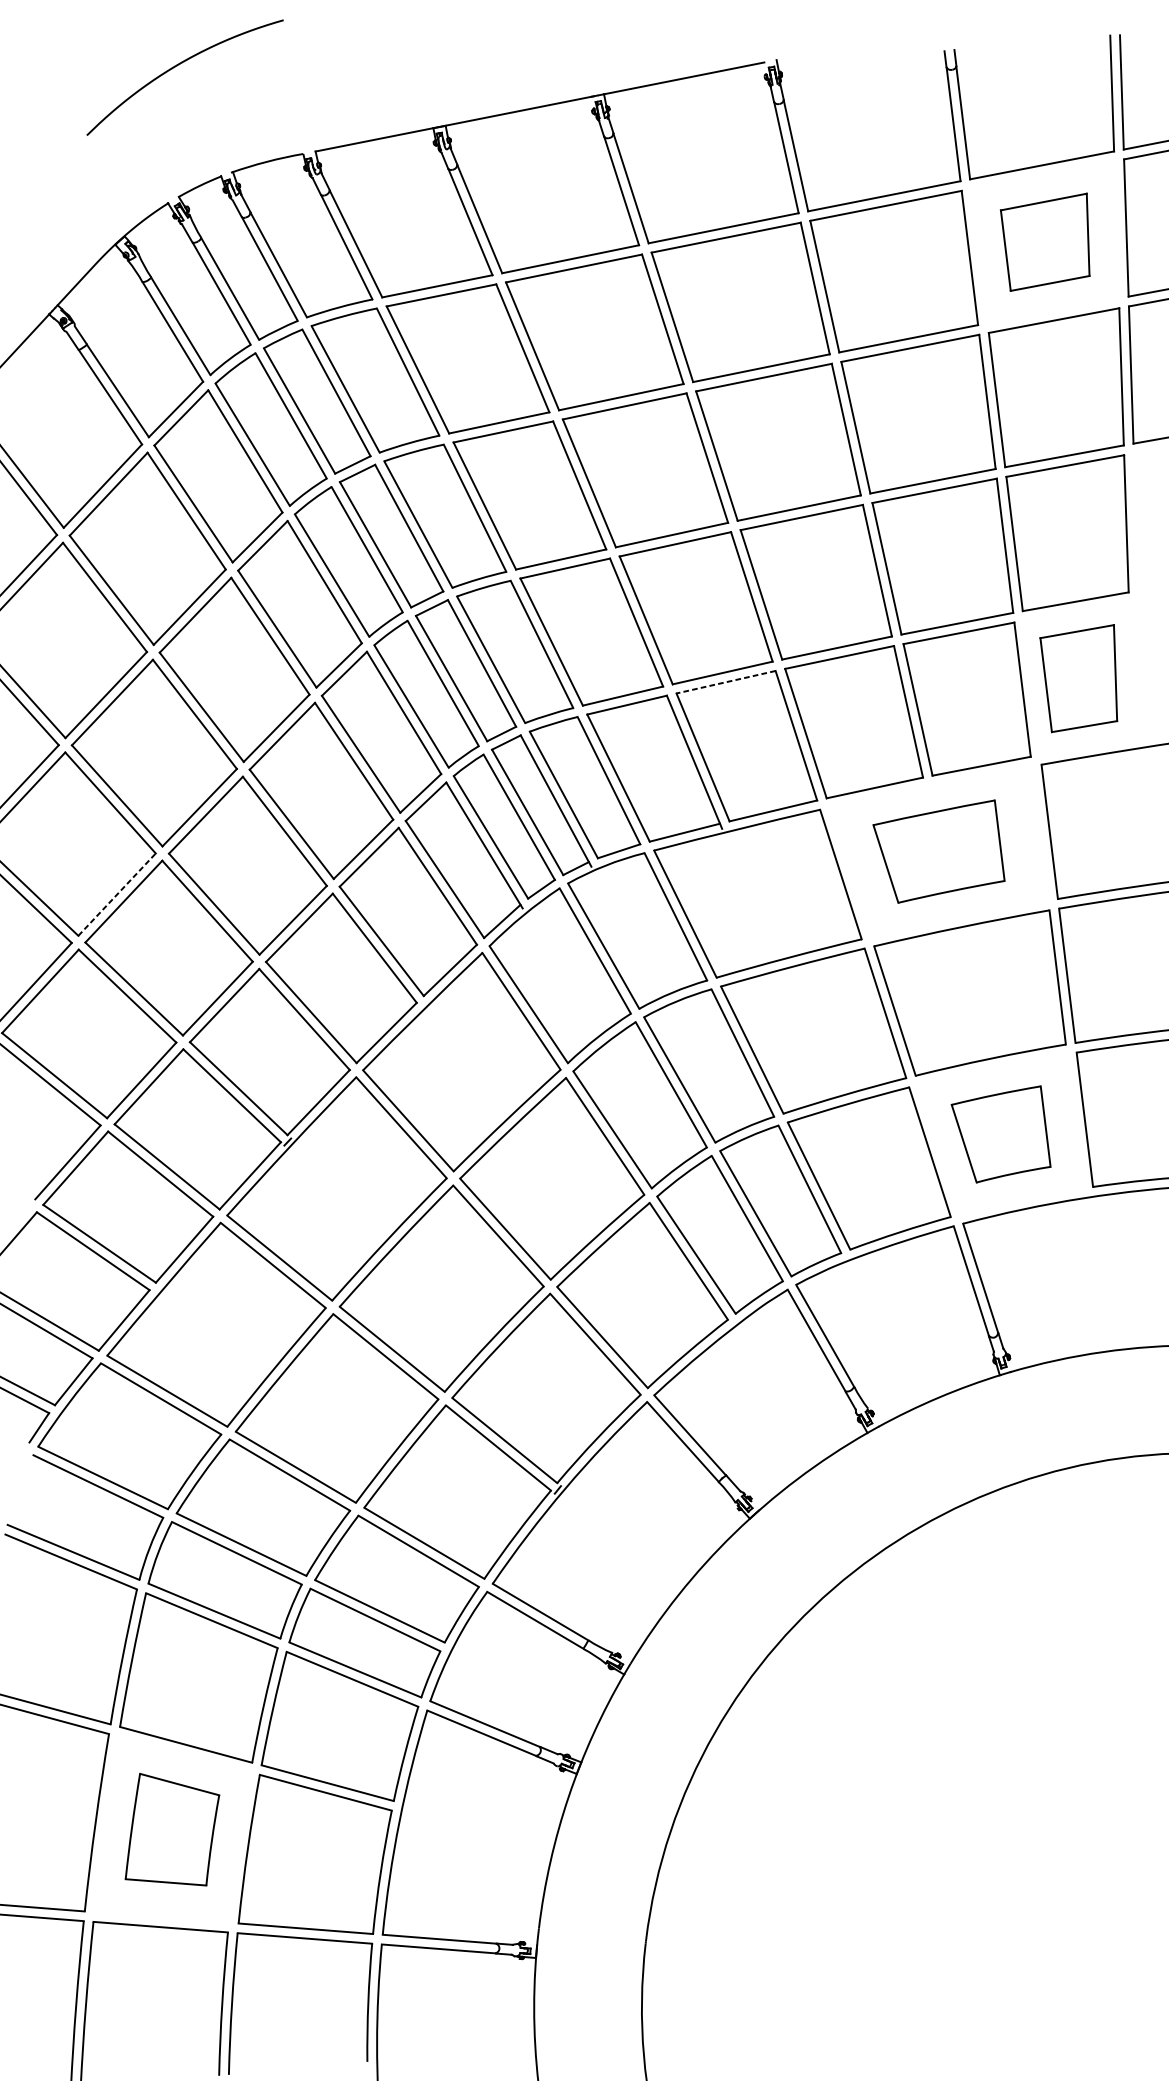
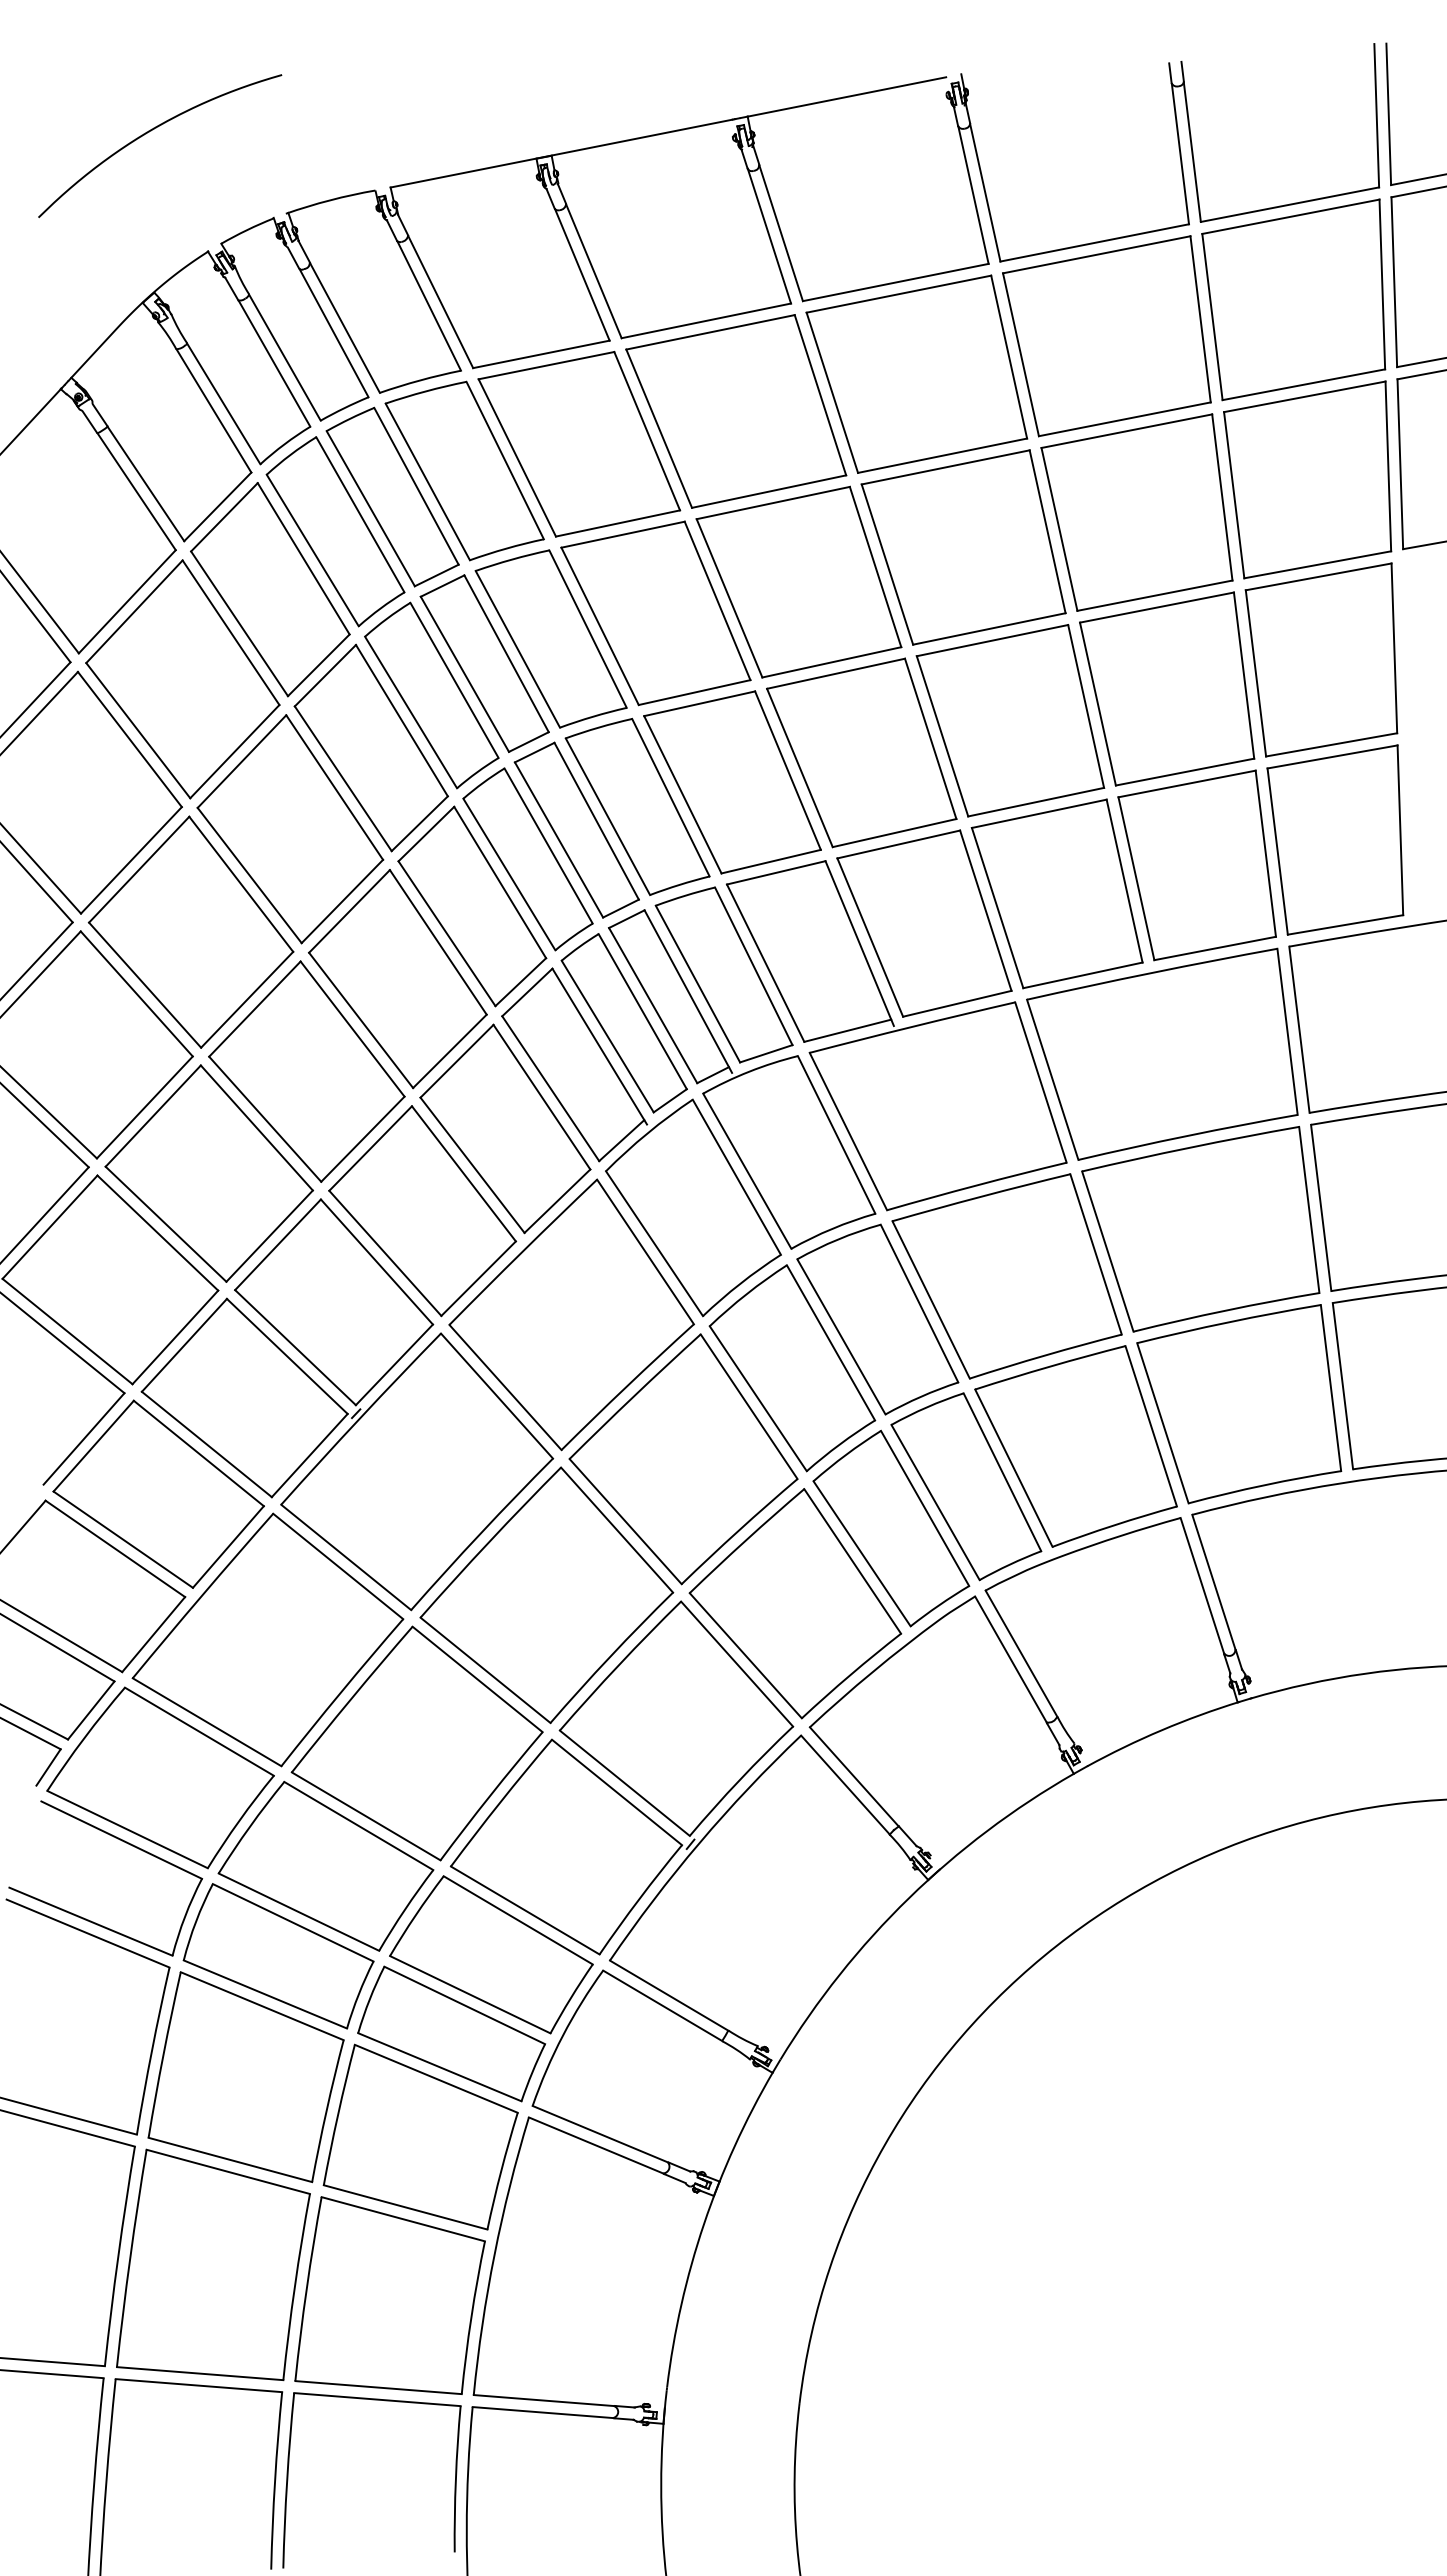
curve: (178, 65) -> (151, 131), moved
part: (1044, 241) -> (1293, 299), size x1.67
part: (1078, 678) -> (1335, 839), size x1.43
line: (725, 682) -> (898, 844), dashed -> solid
part: (939, 851) -> (1162, 1053), size x1.67
line: (116, 894) -> (144, 1107), dashed -> solid
part: (1001, 1134) -> (1239, 1404), size x1.67
part: (172, 1829) -> (213, 2264), size x1.67

